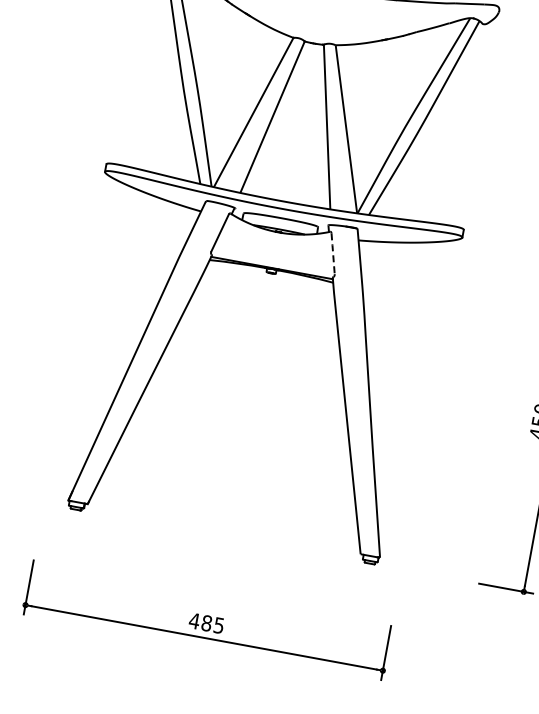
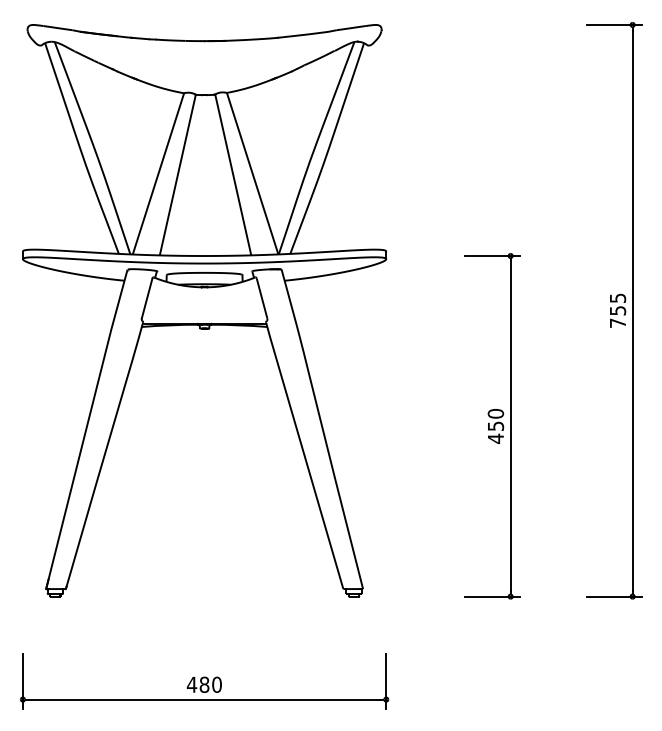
line: (333, 253) -> (262, 298), dashed -> solid
text: (218, 625) -> (216, 684), 485 -> 480

